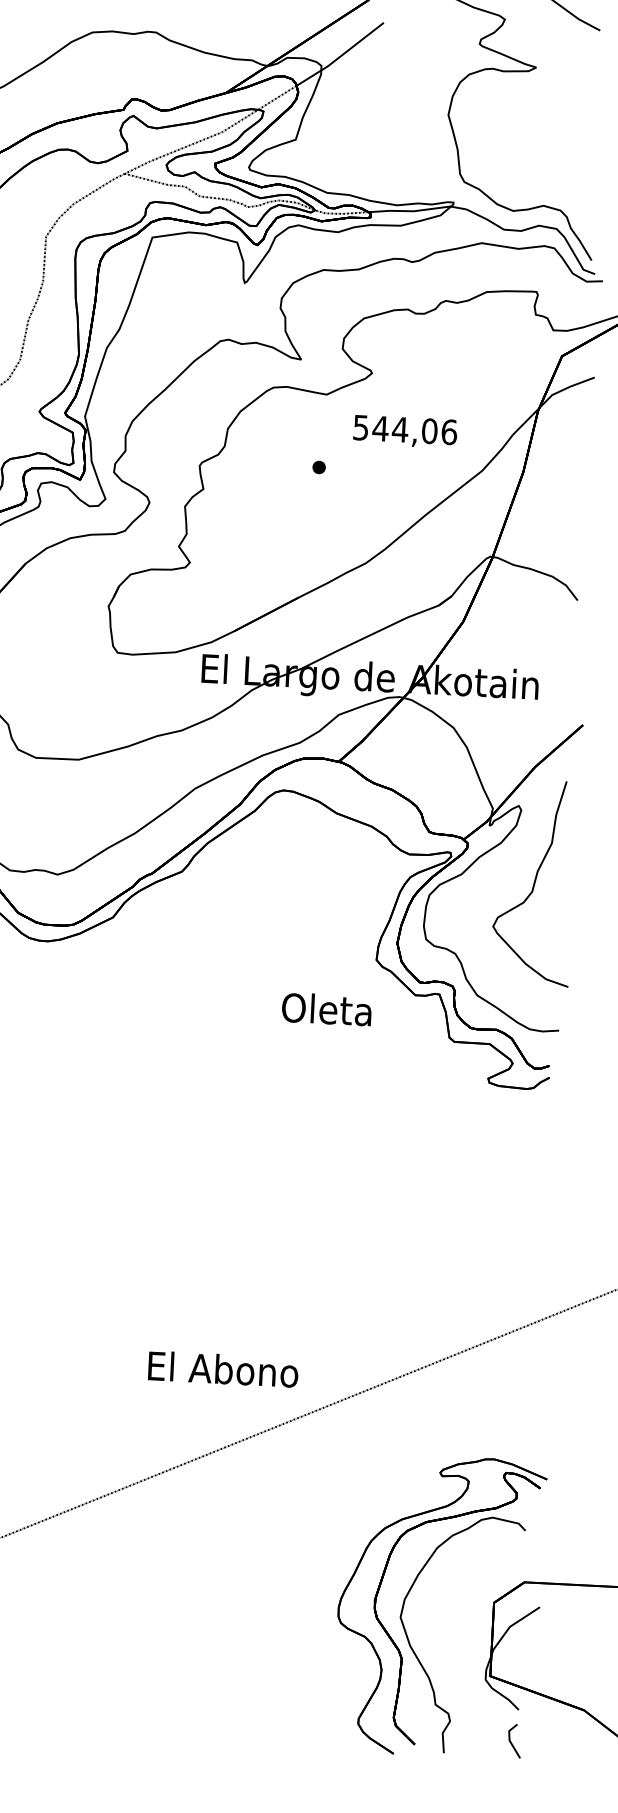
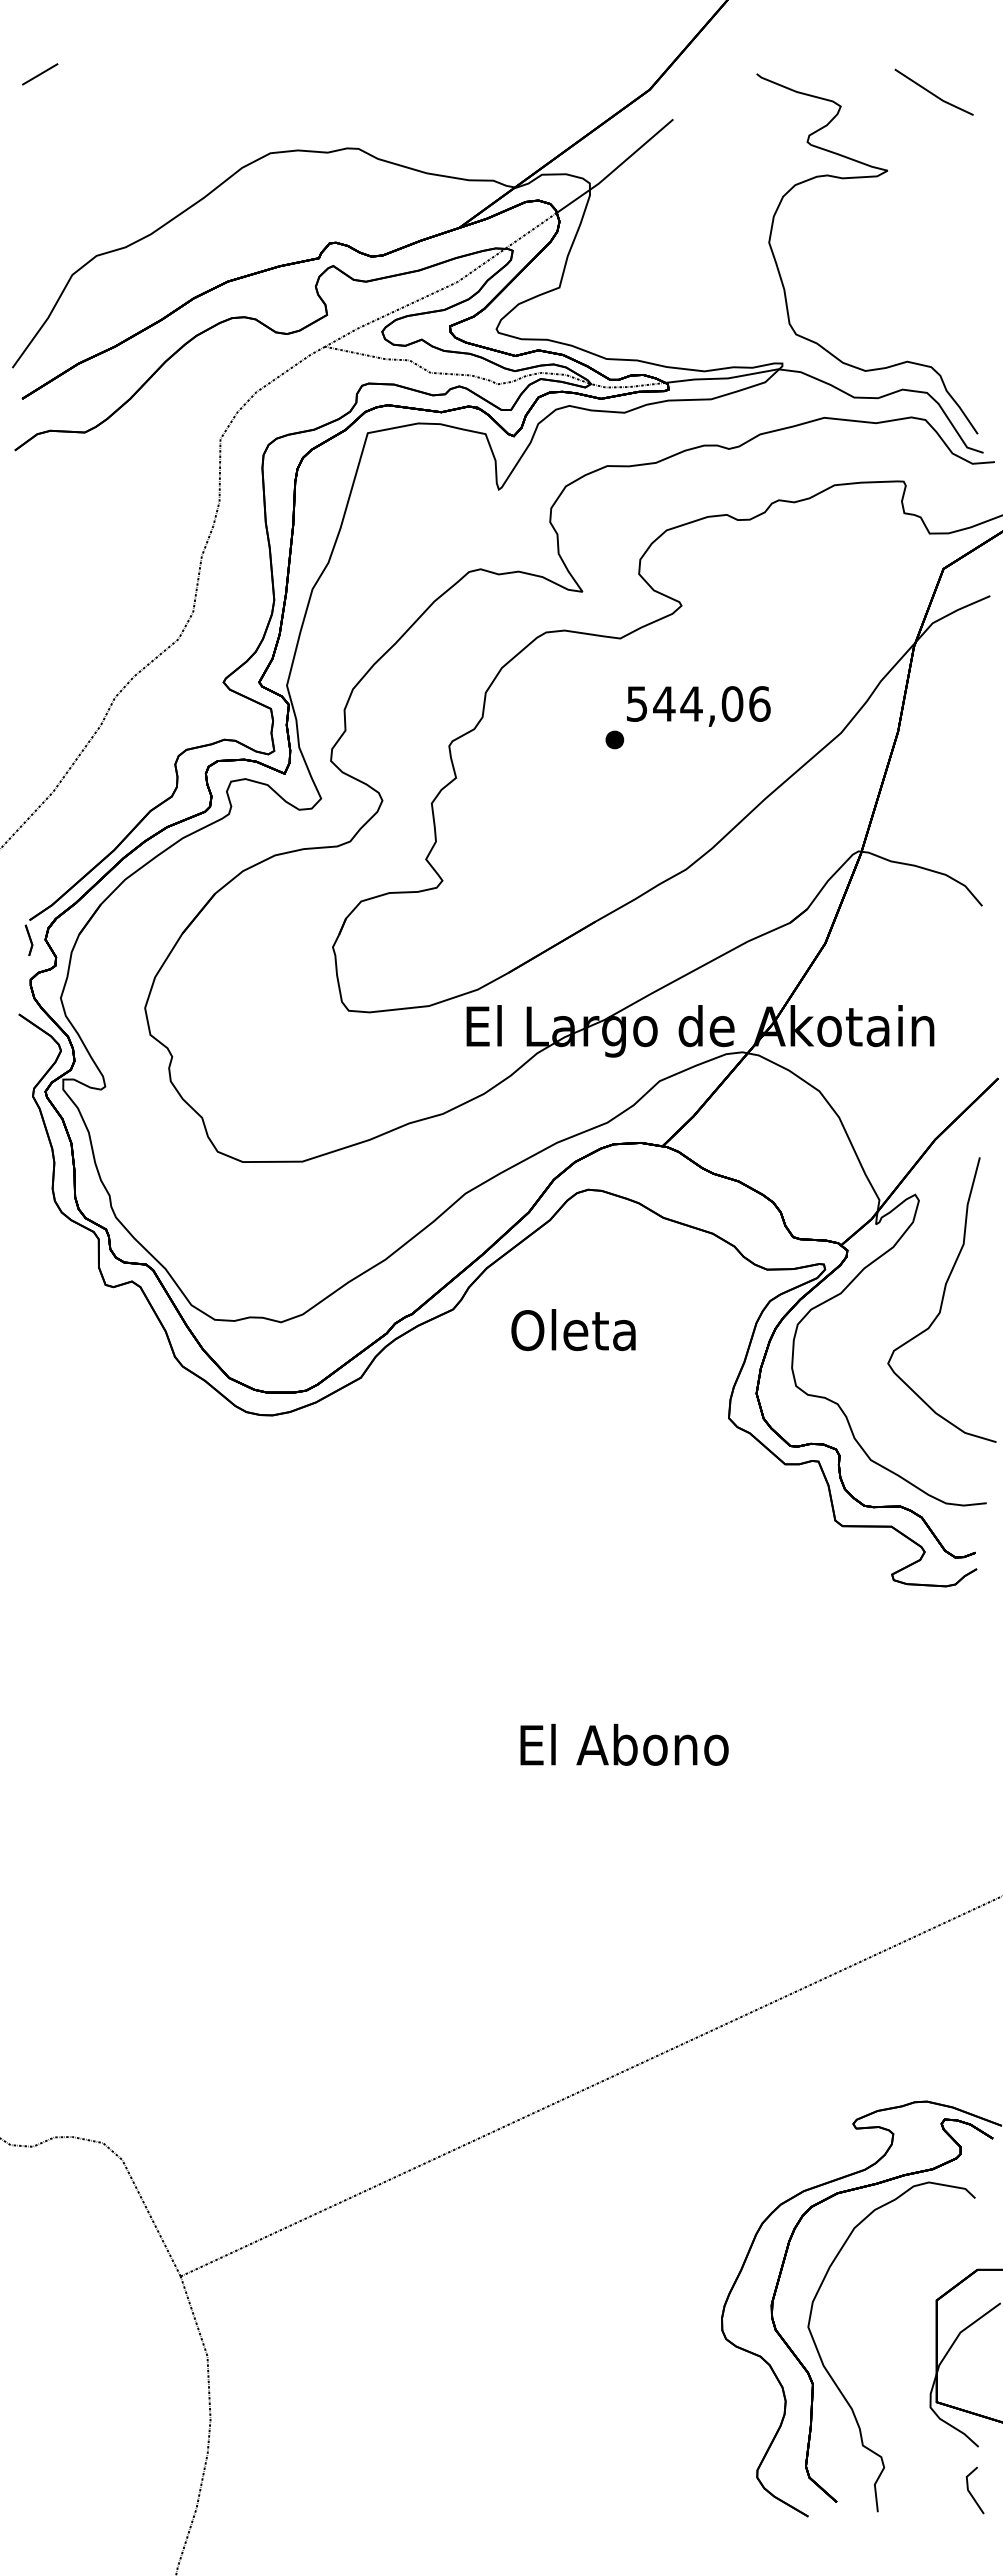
text: (405, 431) -> (698, 706), moved
text: (326, 1009) -> (573, 1330), moved
text: (223, 1369) -> (624, 1744), moved

